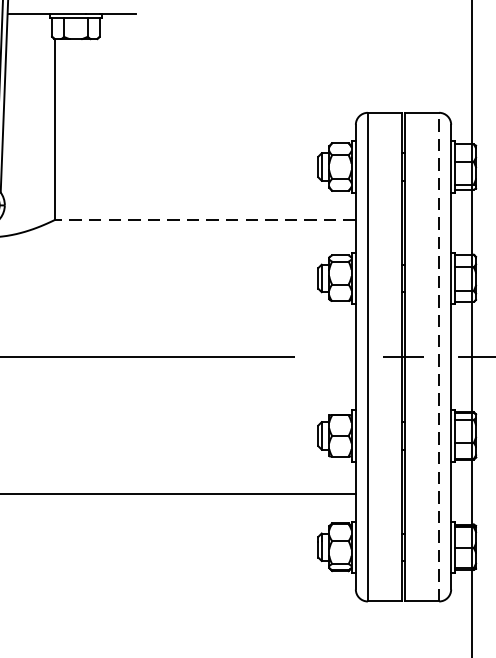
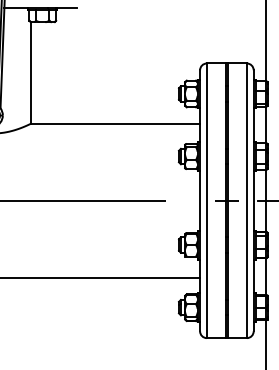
line: (205, 219) -> (115, 123), dashed -> solid
line: (438, 356) -> (246, 200), dashed -> solid

